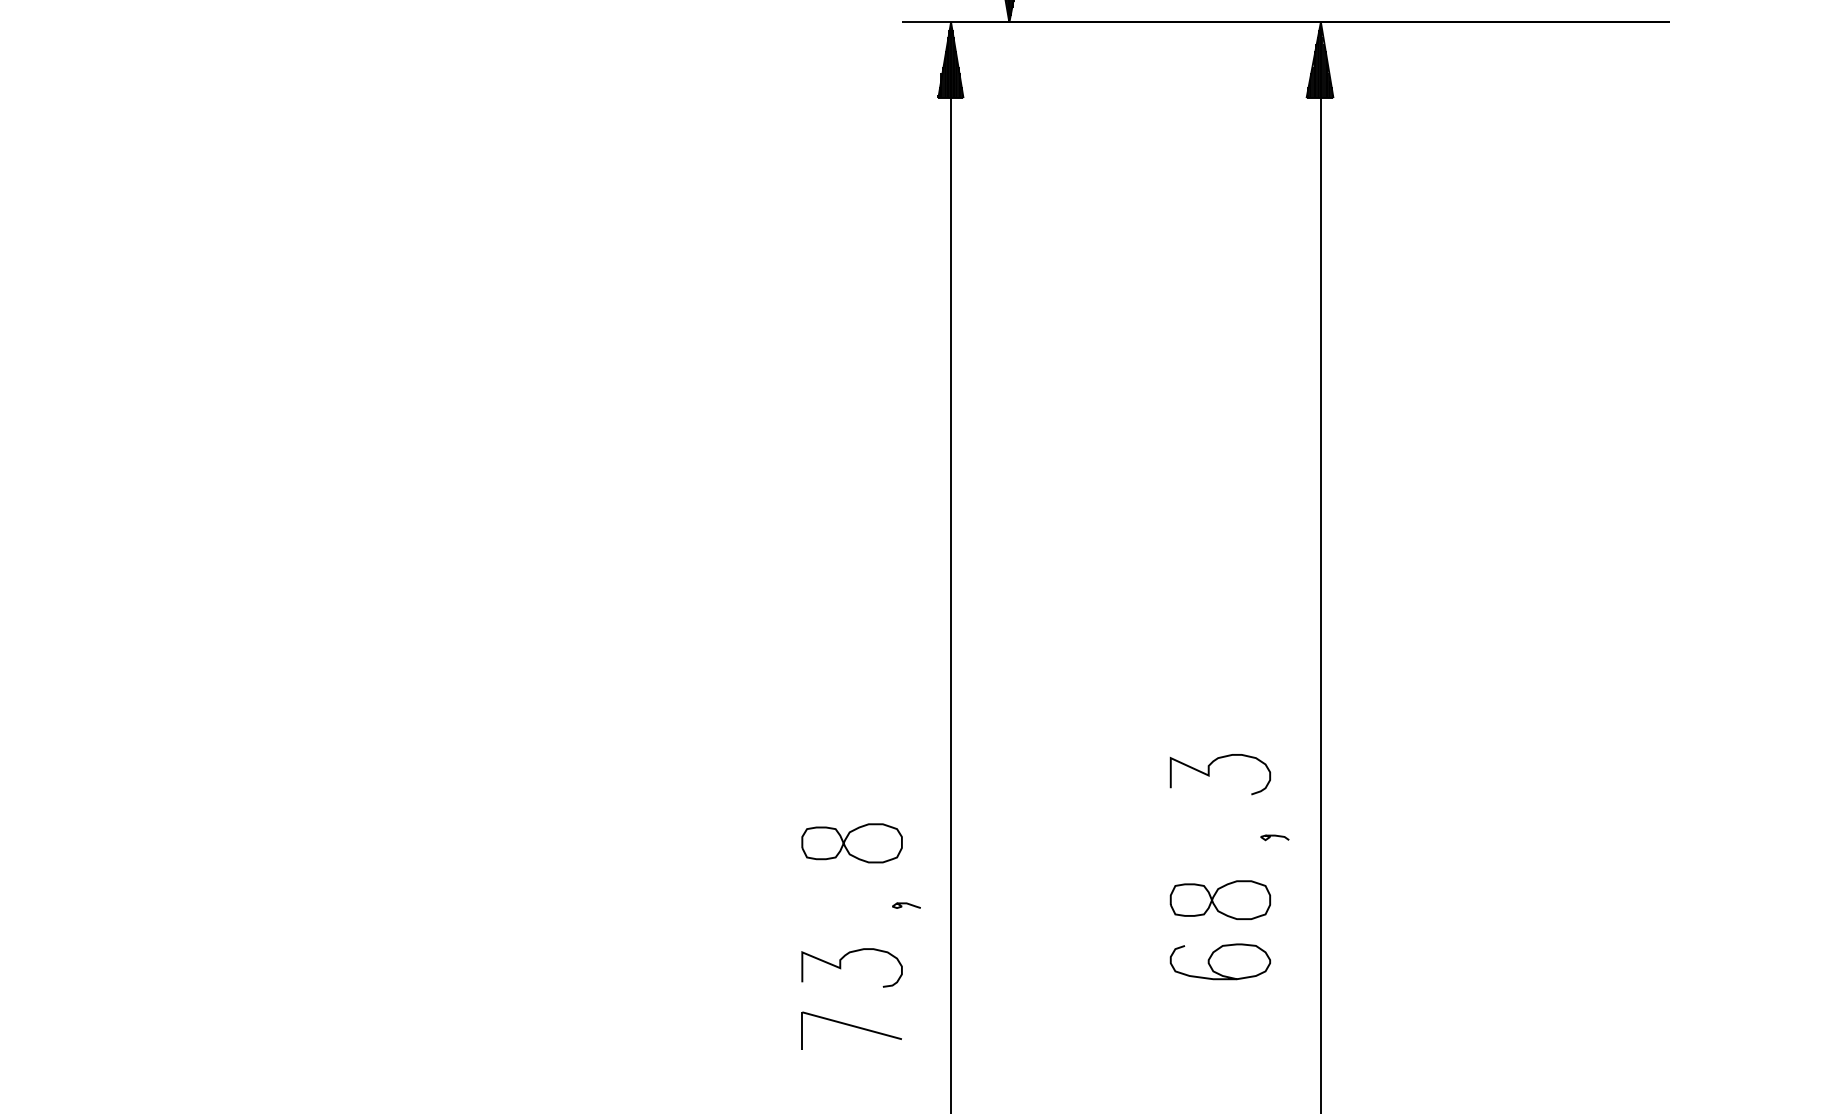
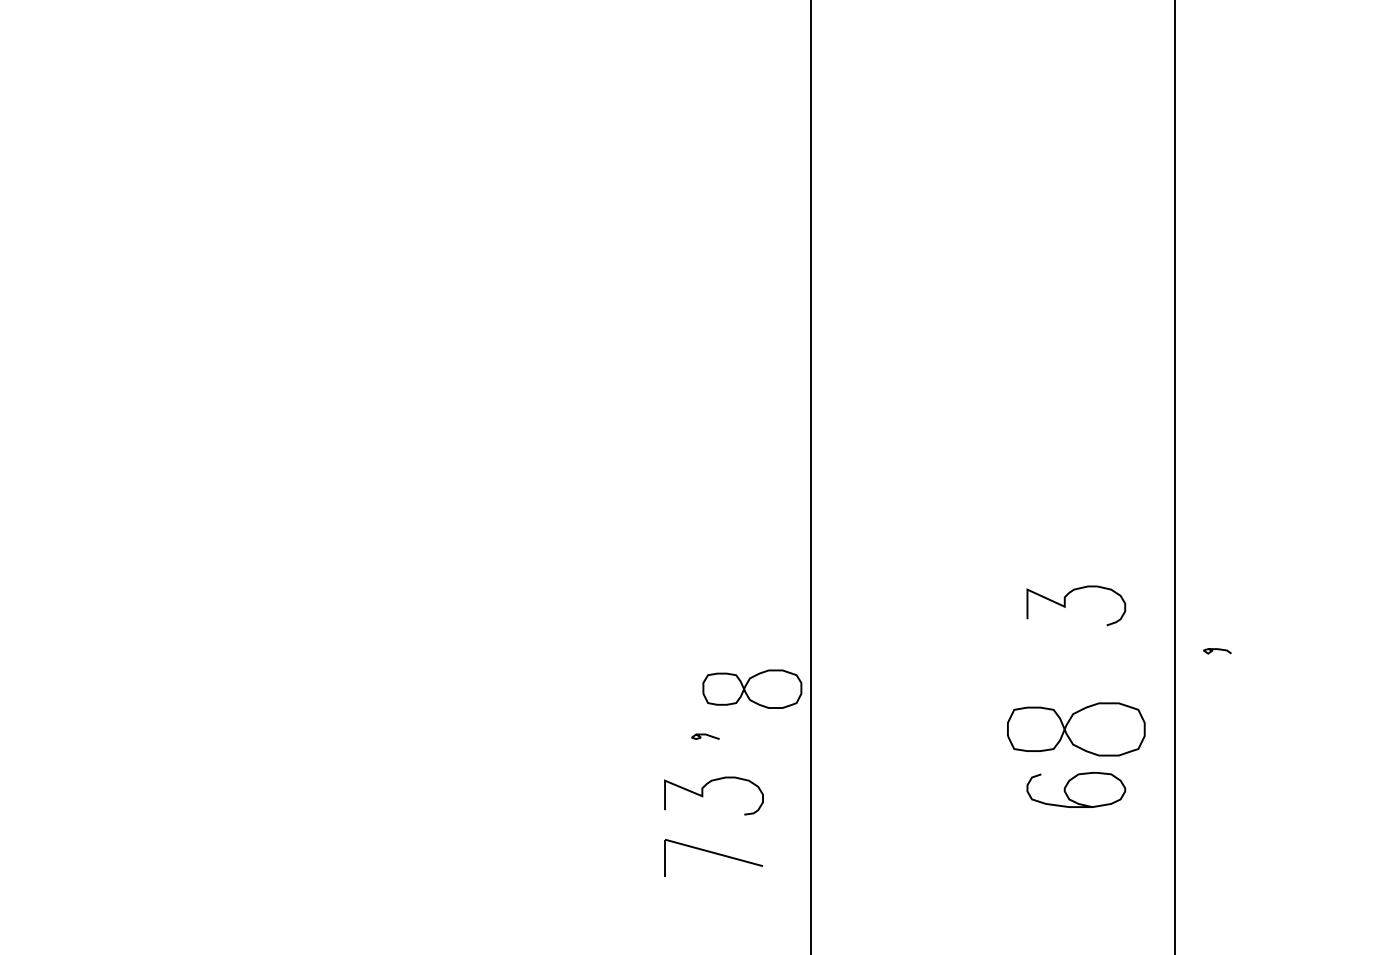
curve: (1274, 836) -> (1217, 650), moved
part: (851, 843) -> (751, 689), moved
part: (1220, 899) -> (1076, 728), size x1.4
curve: (906, 904) -> (705, 735), moved

